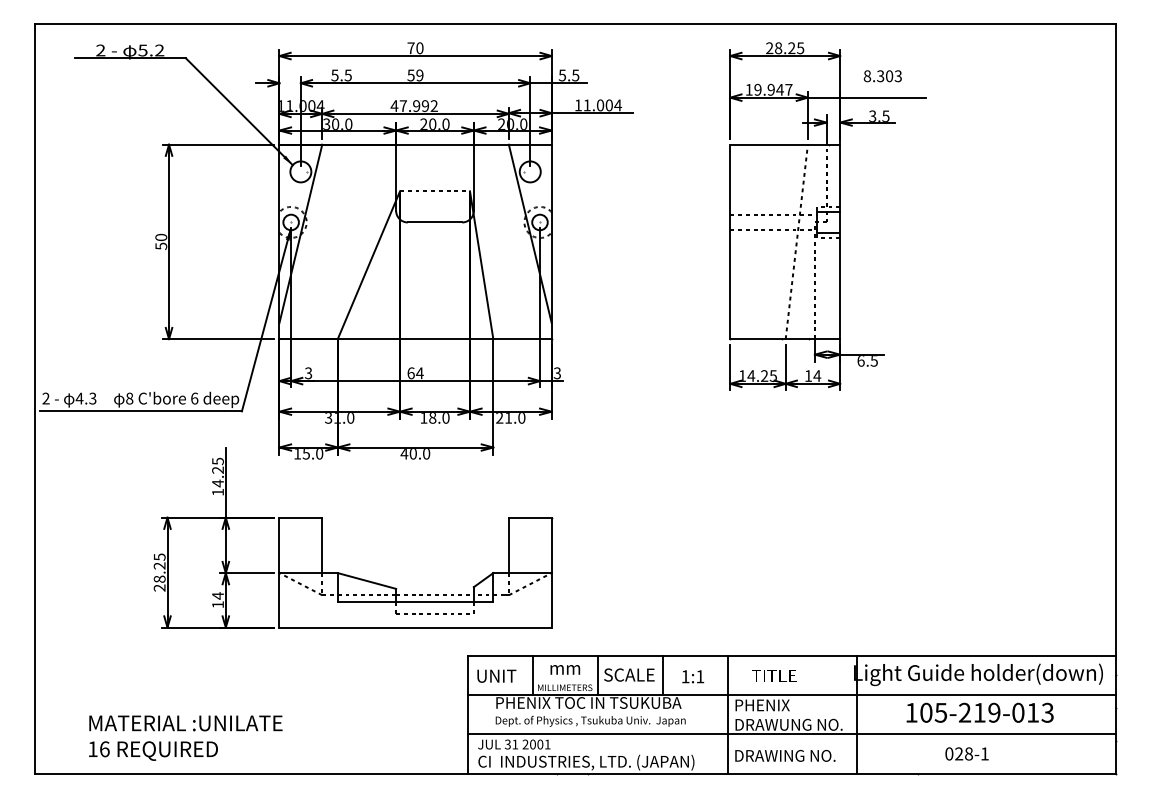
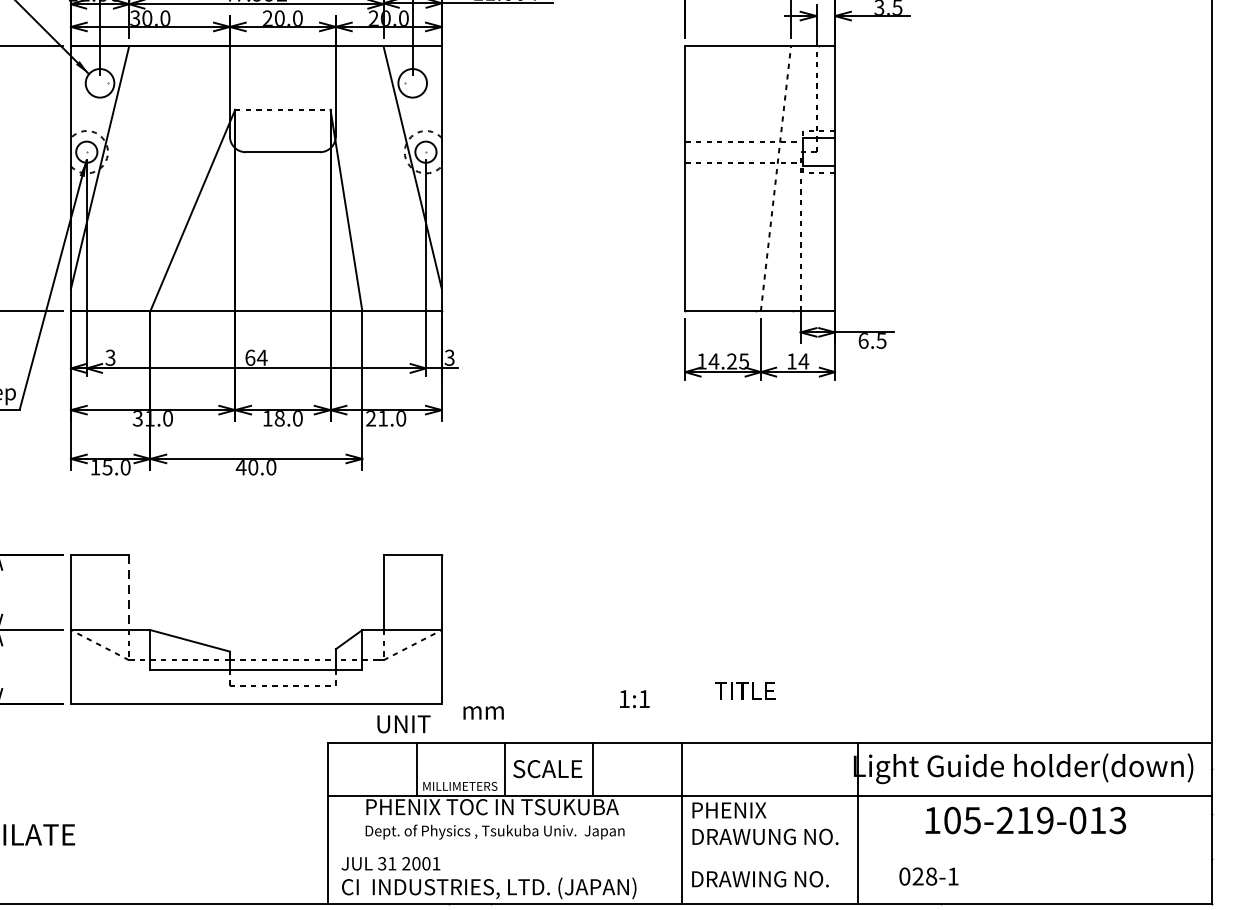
line: (322, 545) -> (129, 592), solid -> dashed
text: (565, 669) -> (483, 712), moved
text: (496, 675) -> (403, 723), moved
text: (774, 675) -> (745, 690), moved
text: (693, 676) -> (635, 698), moved
line: (792, 733) -> (770, 848), removed
text: (966, 753) -> (928, 875), moved

